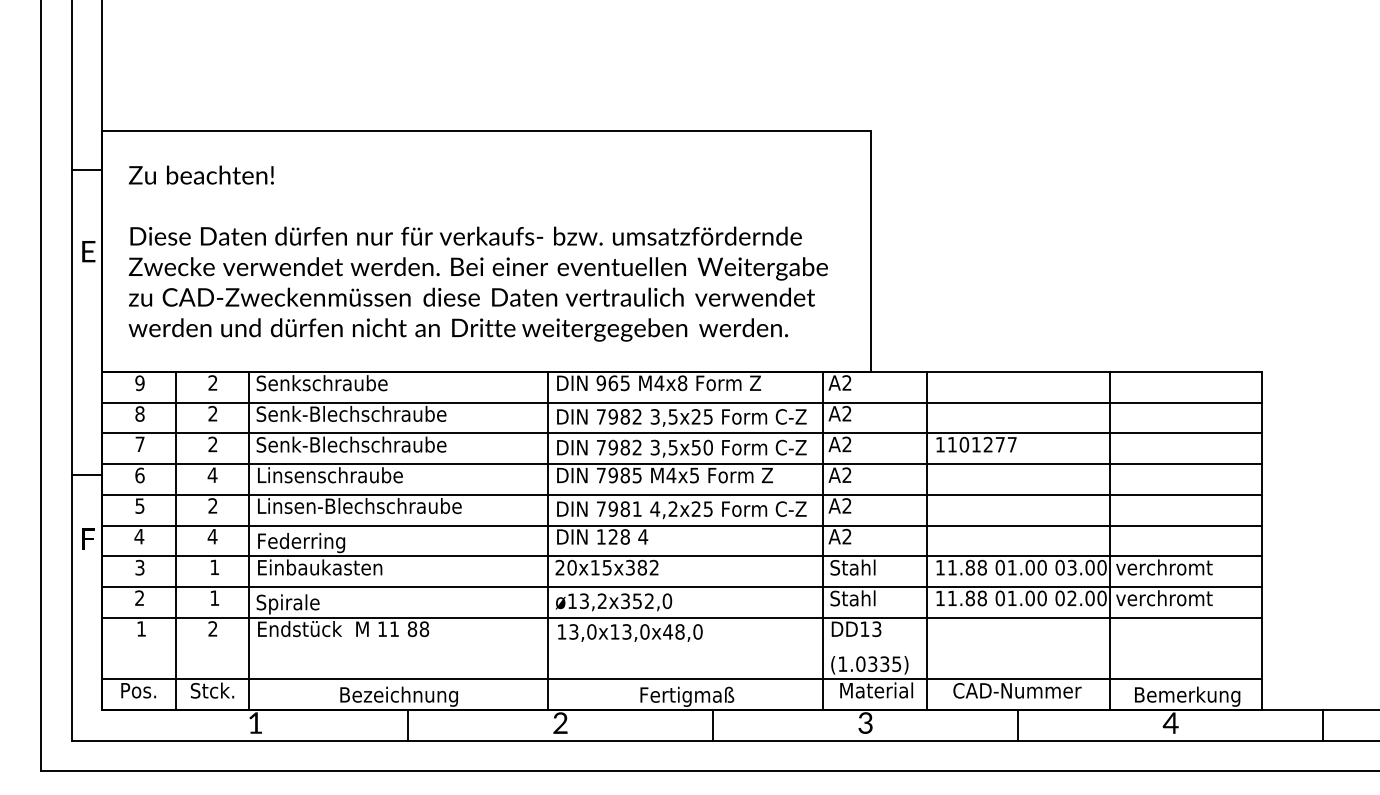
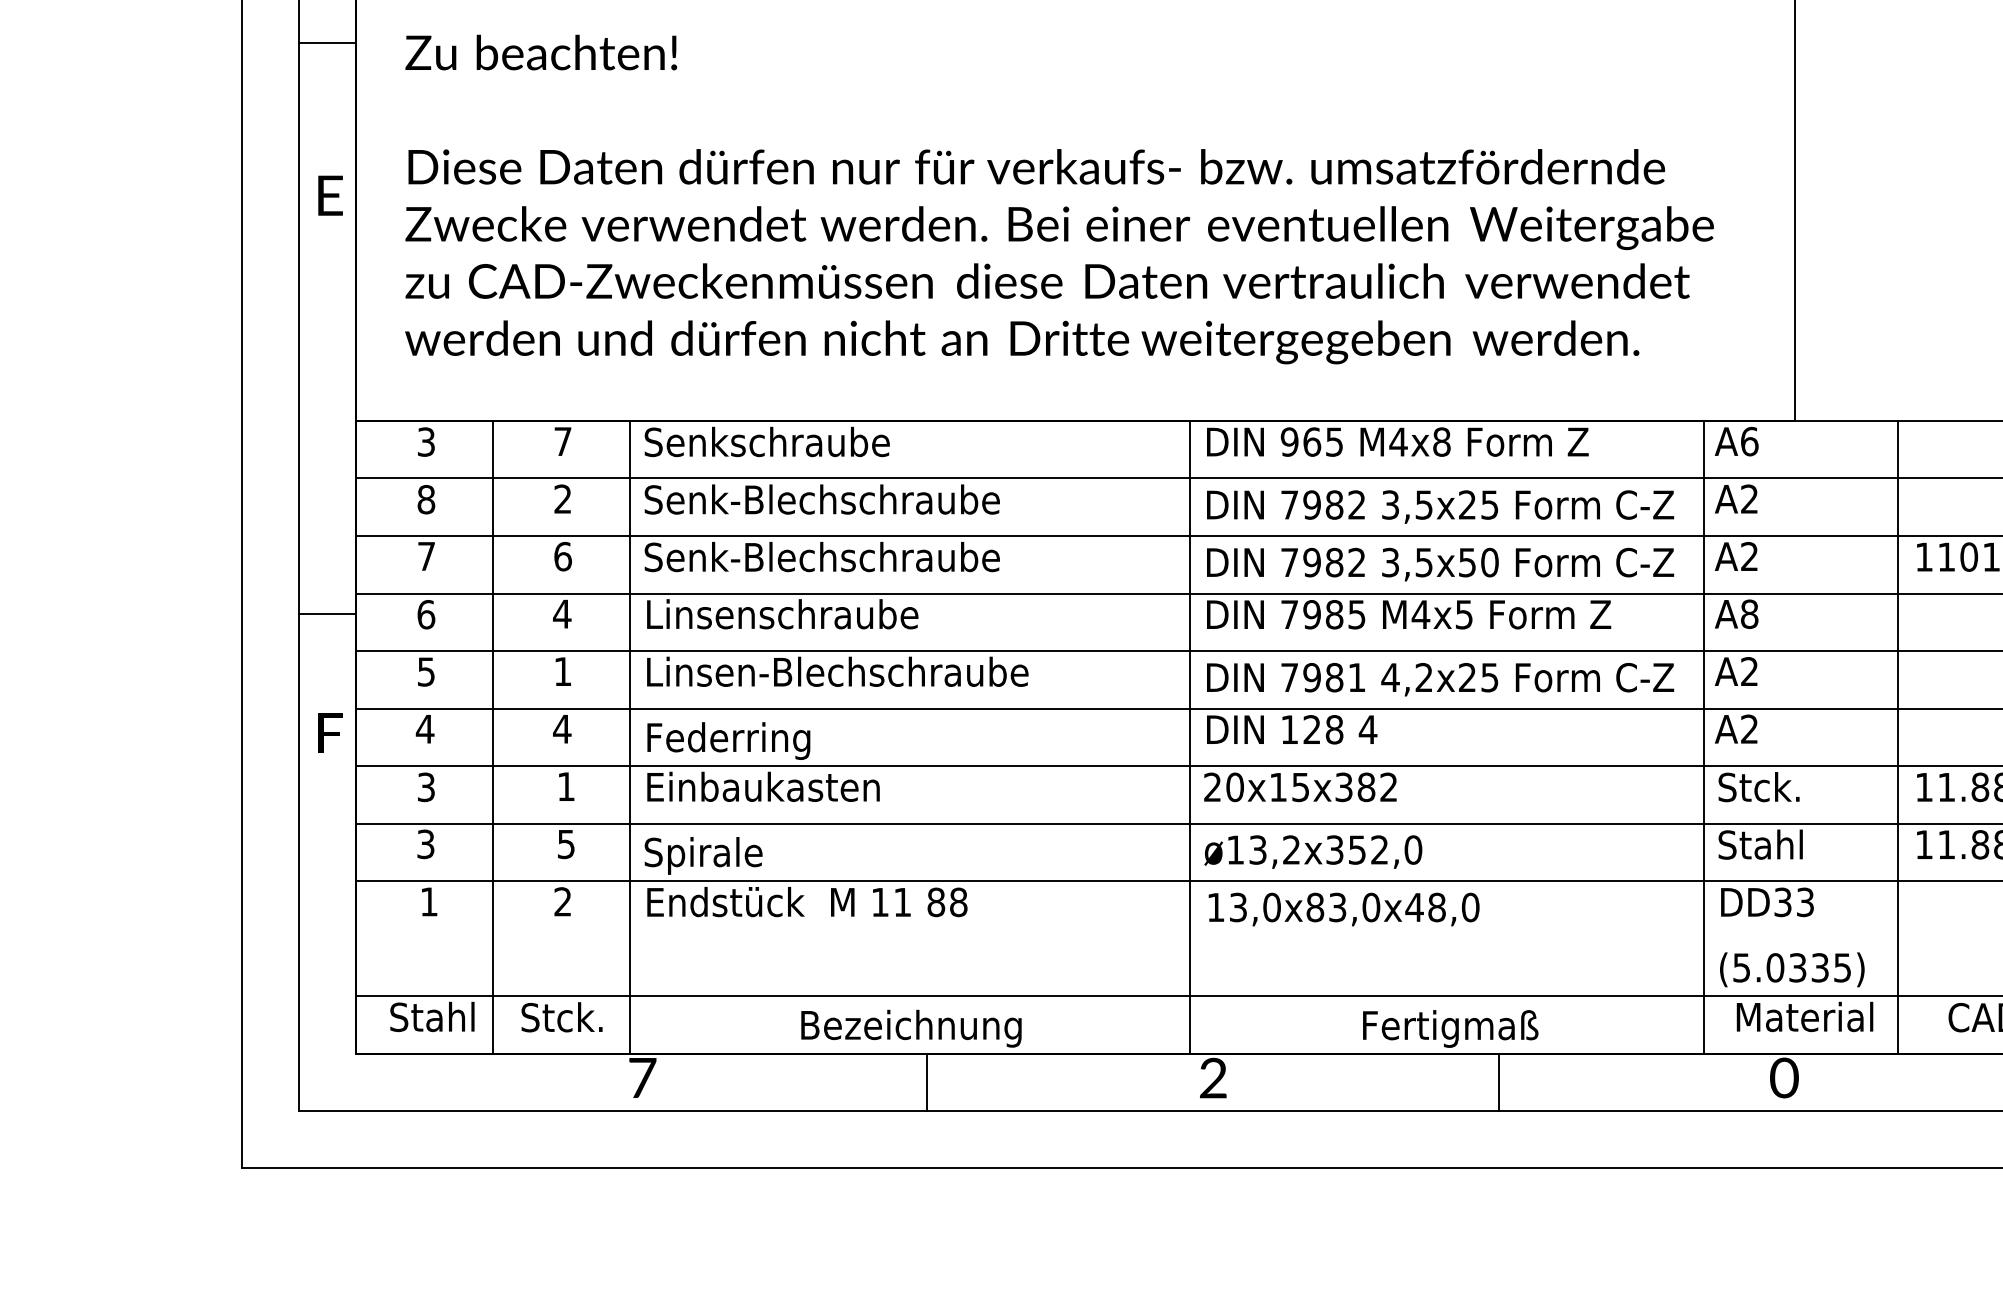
text: (139, 382) -> (425, 440), 9 -> 3
text: (212, 382) -> (562, 440), 2 -> 7
text: (846, 382) -> (1748, 440), A2 -> A6
text: (212, 444) -> (562, 556), 2 -> 6
text: (846, 475) -> (1748, 614), A2 -> A8
text: (212, 505) -> (562, 670), 2 -> 1
text: (862, 567) -> (1778, 786), Stahl -> Stck.
text: (139, 598) -> (425, 844), 2 -> 3
text: (214, 598) -> (565, 844), 1 -> 5
text: (864, 629) -> (1782, 902), DD13 -> DD33
text: (614, 631) -> (1314, 906), 13,0x13,0x48,0 -> 13,0x83,0x48,0
text: (842, 664) -> (1741, 968), (1.0335) -> (5.0335)
text: (142, 690) -> (431, 1017), Pos. -> Stahl
text: (255, 722) -> (642, 1076), 1 -> 7
text: (865, 722) -> (1784, 1076), 3 -> 0

